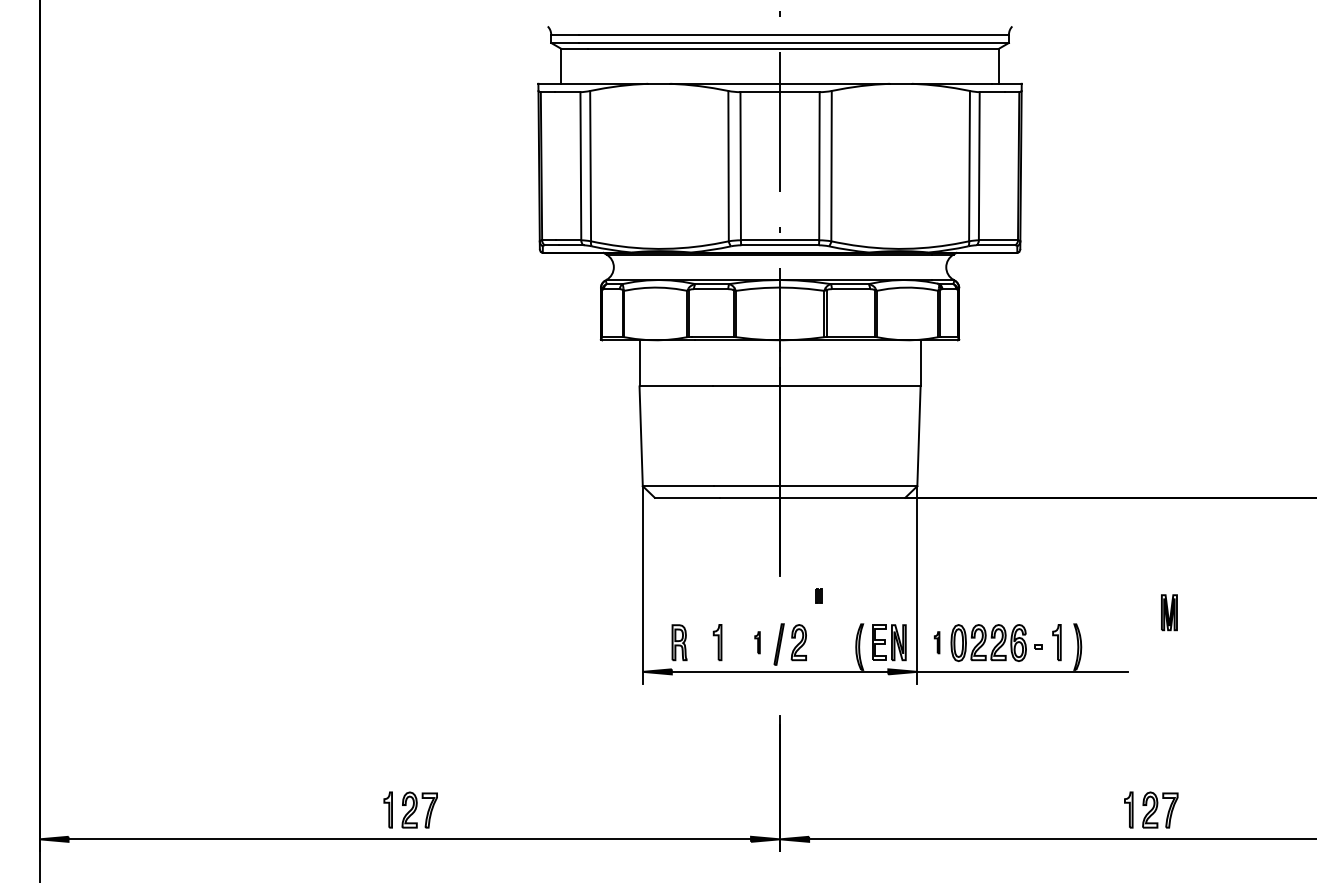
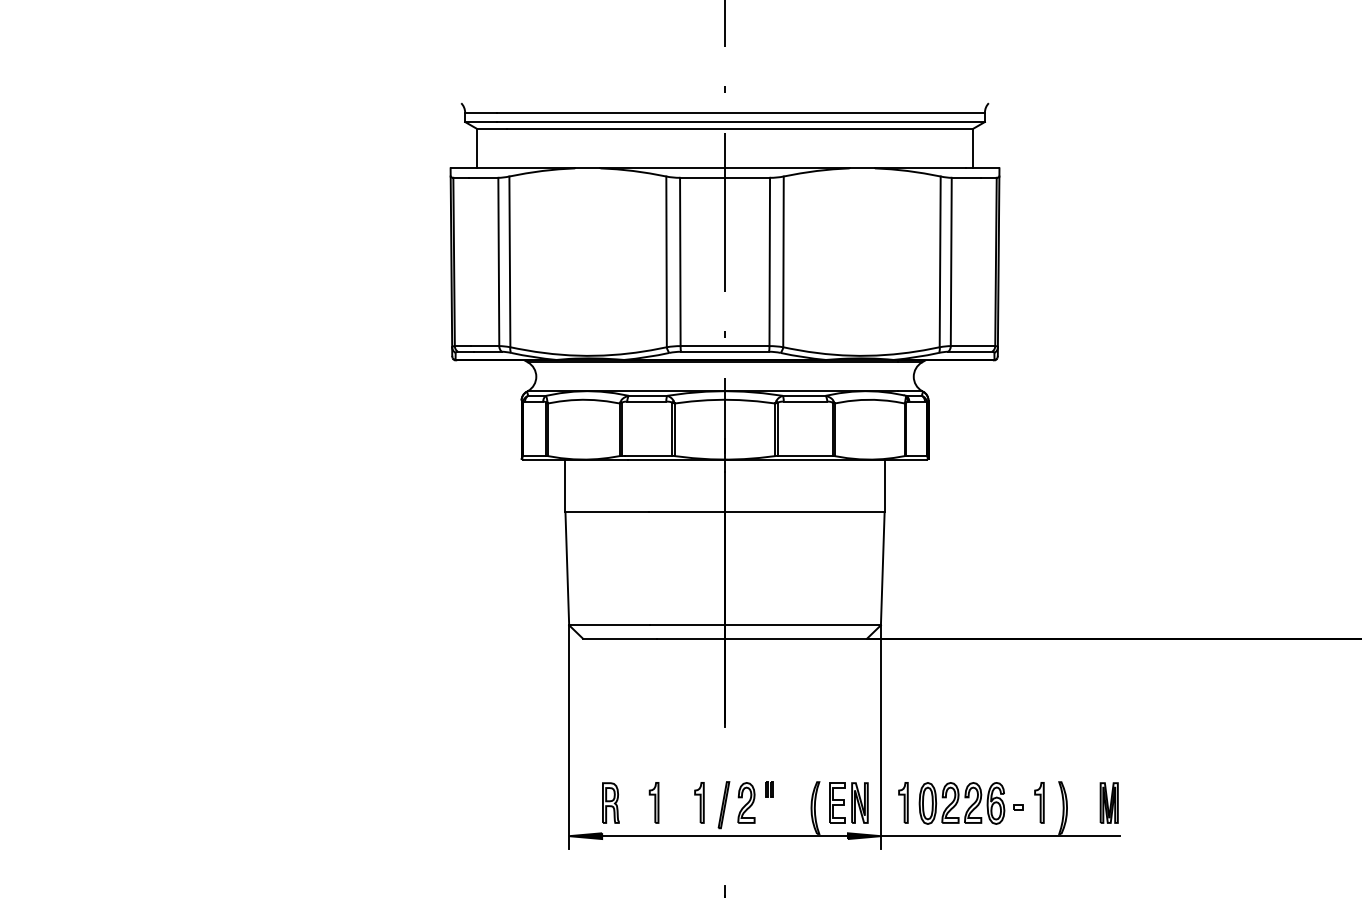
part: (818, 595) -> (768, 789), moved
part: (1169, 612) -> (1109, 802), moved
part: (757, 642) -> (699, 802), size x1.67
part: (936, 642) -> (902, 802), size x1.67

